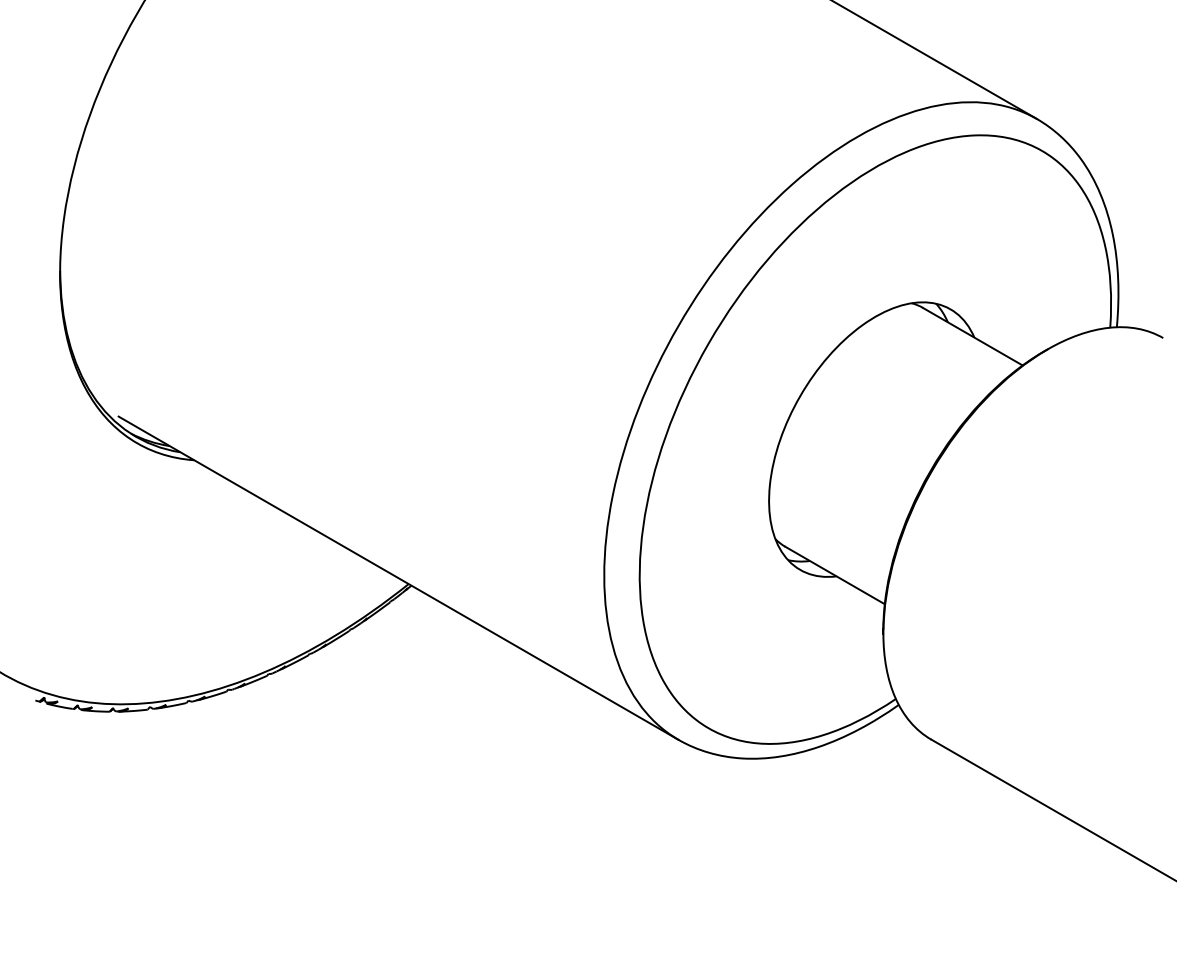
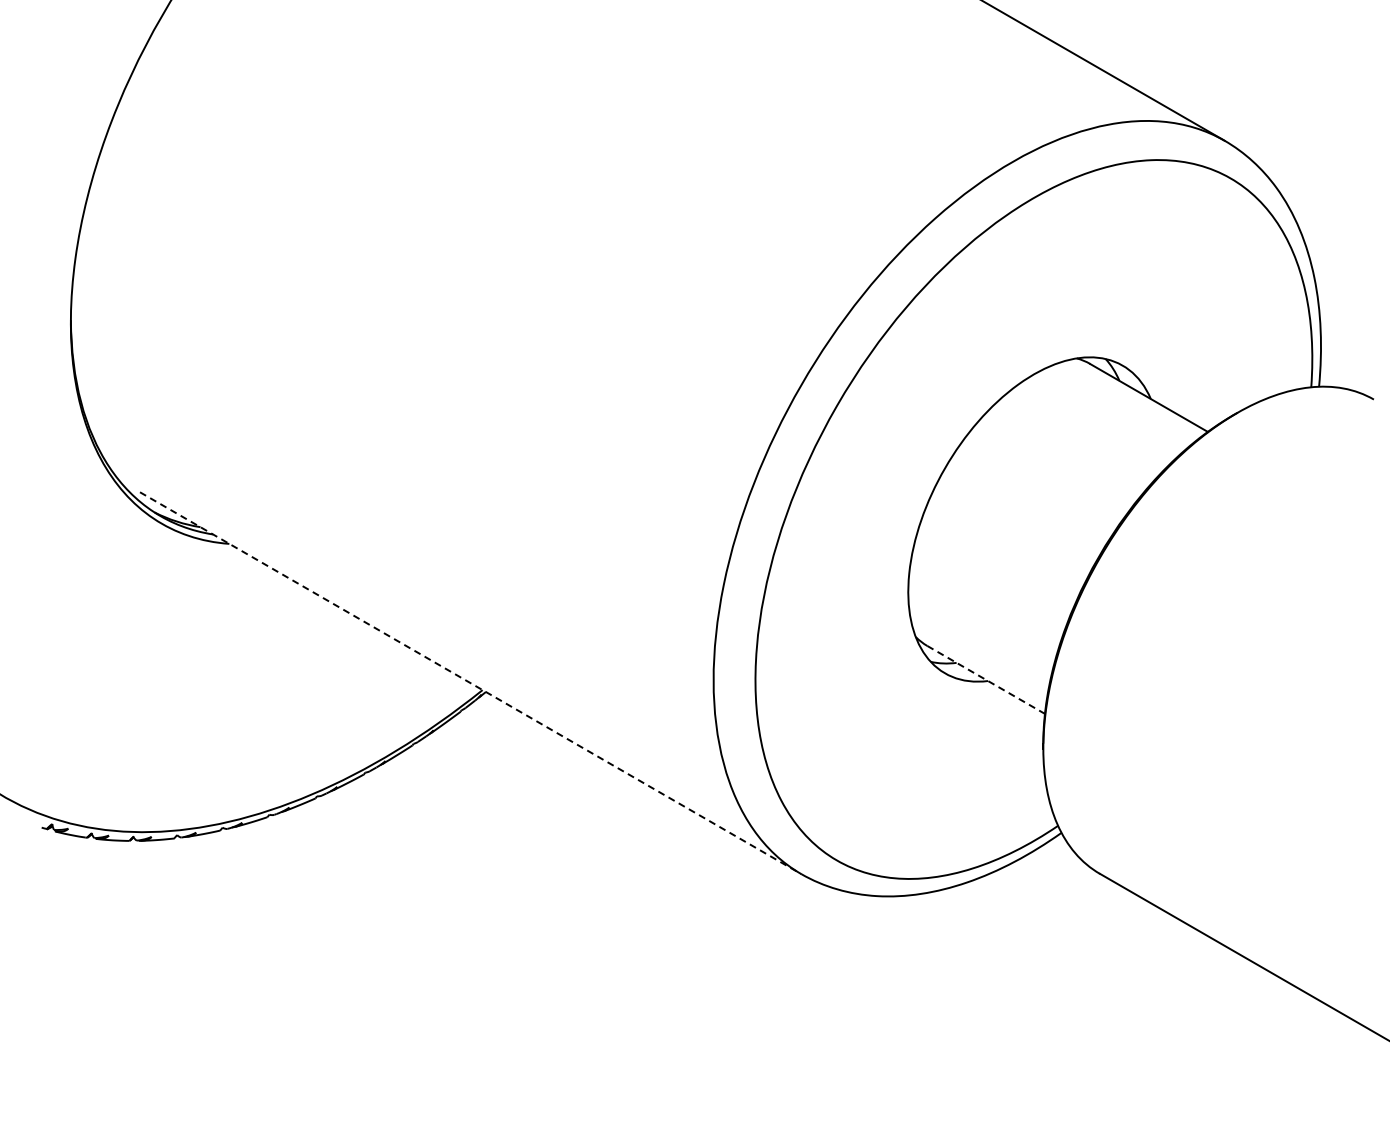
line: (835, 575) -> (986, 679), solid -> dashed
line: (398, 578) -> (470, 683), solid -> dashed

